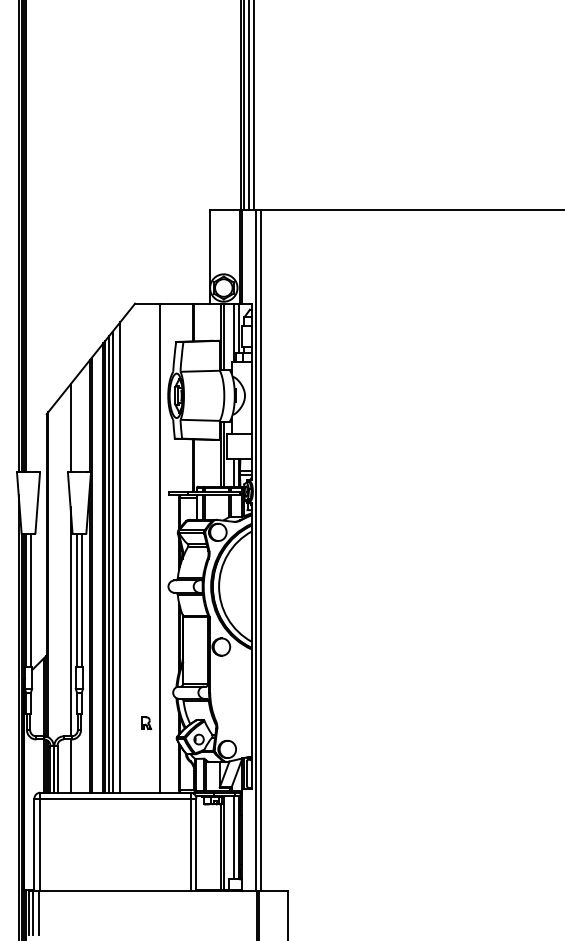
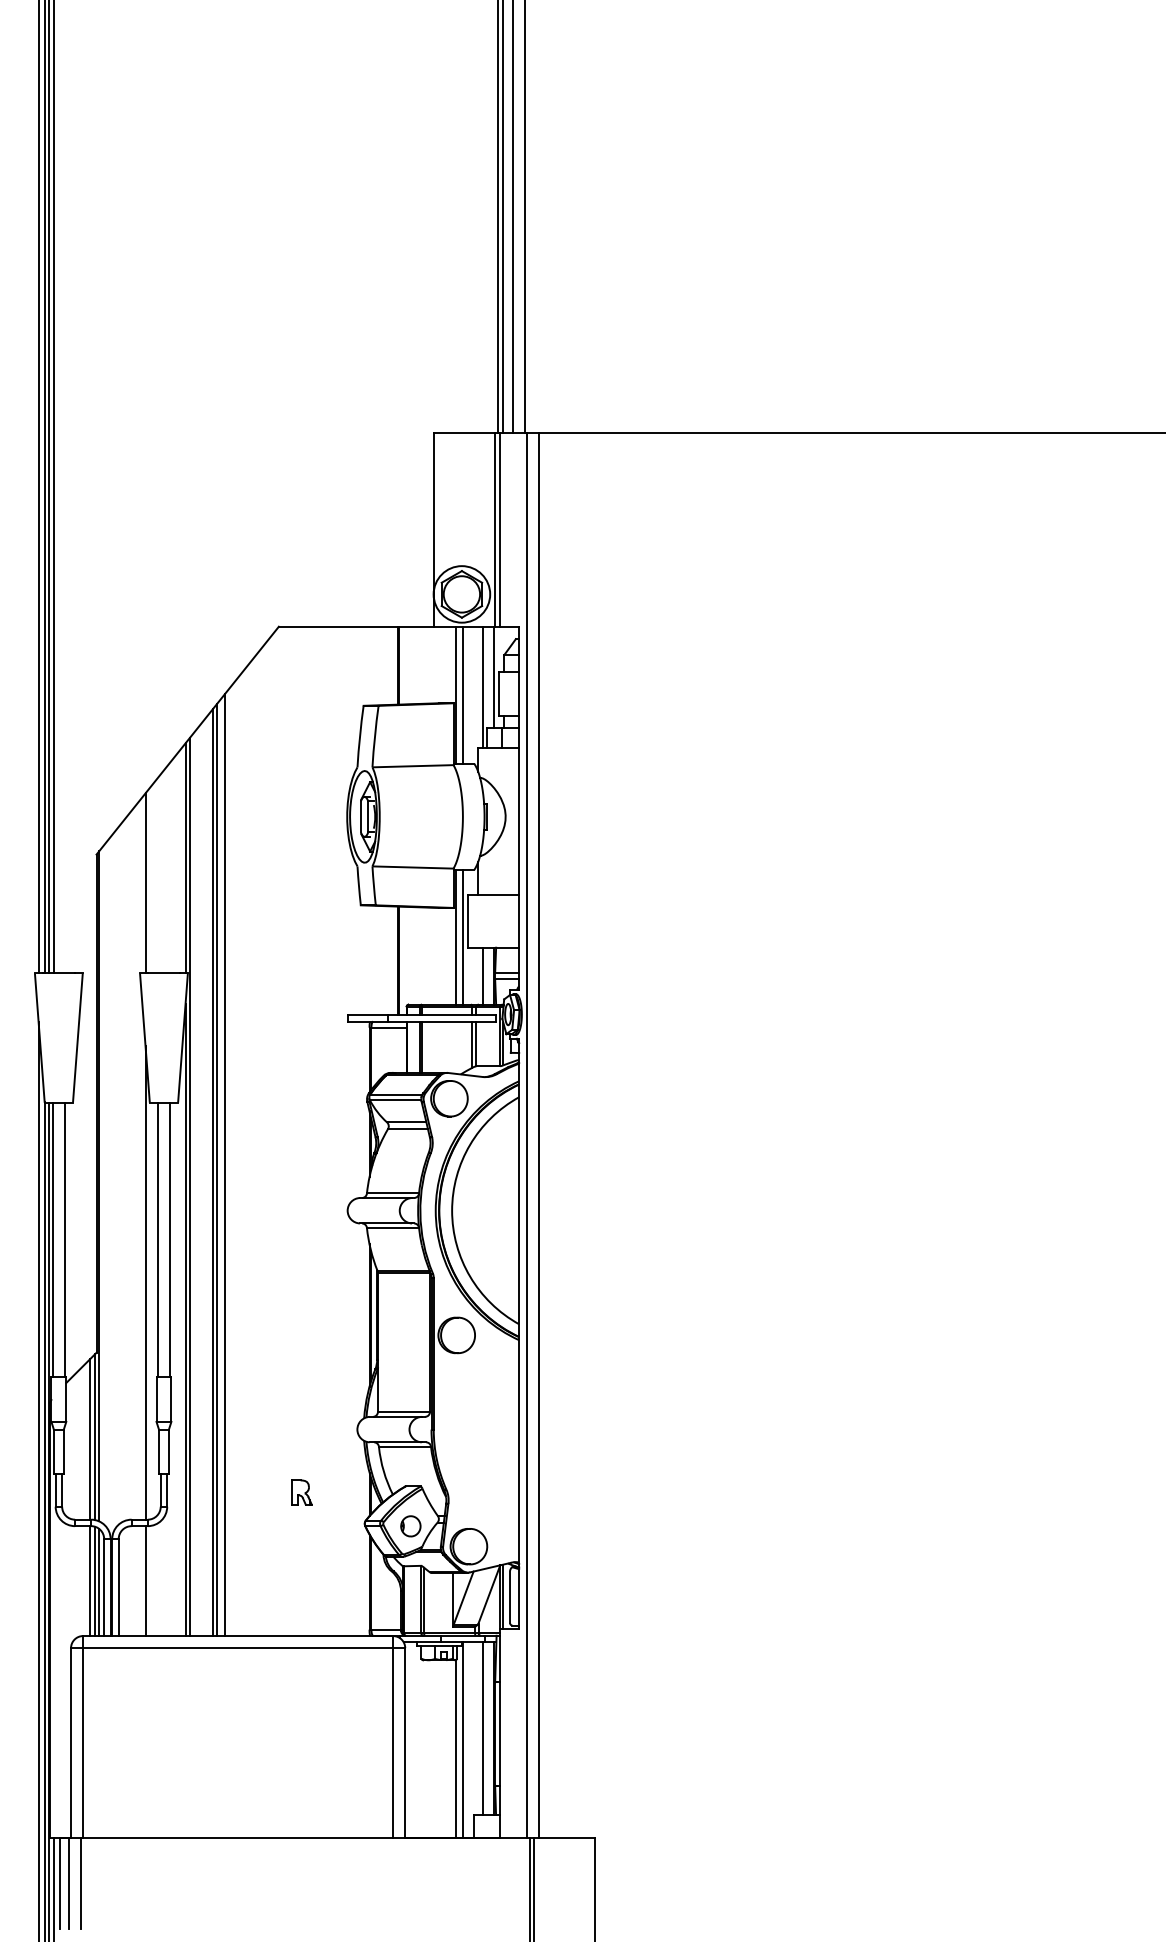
line: (159, 547) -> (329, 1129), removed
line: (120, 557) -> (248, 1150), removed
line: (112, 561) -> (232, 1158), removed

